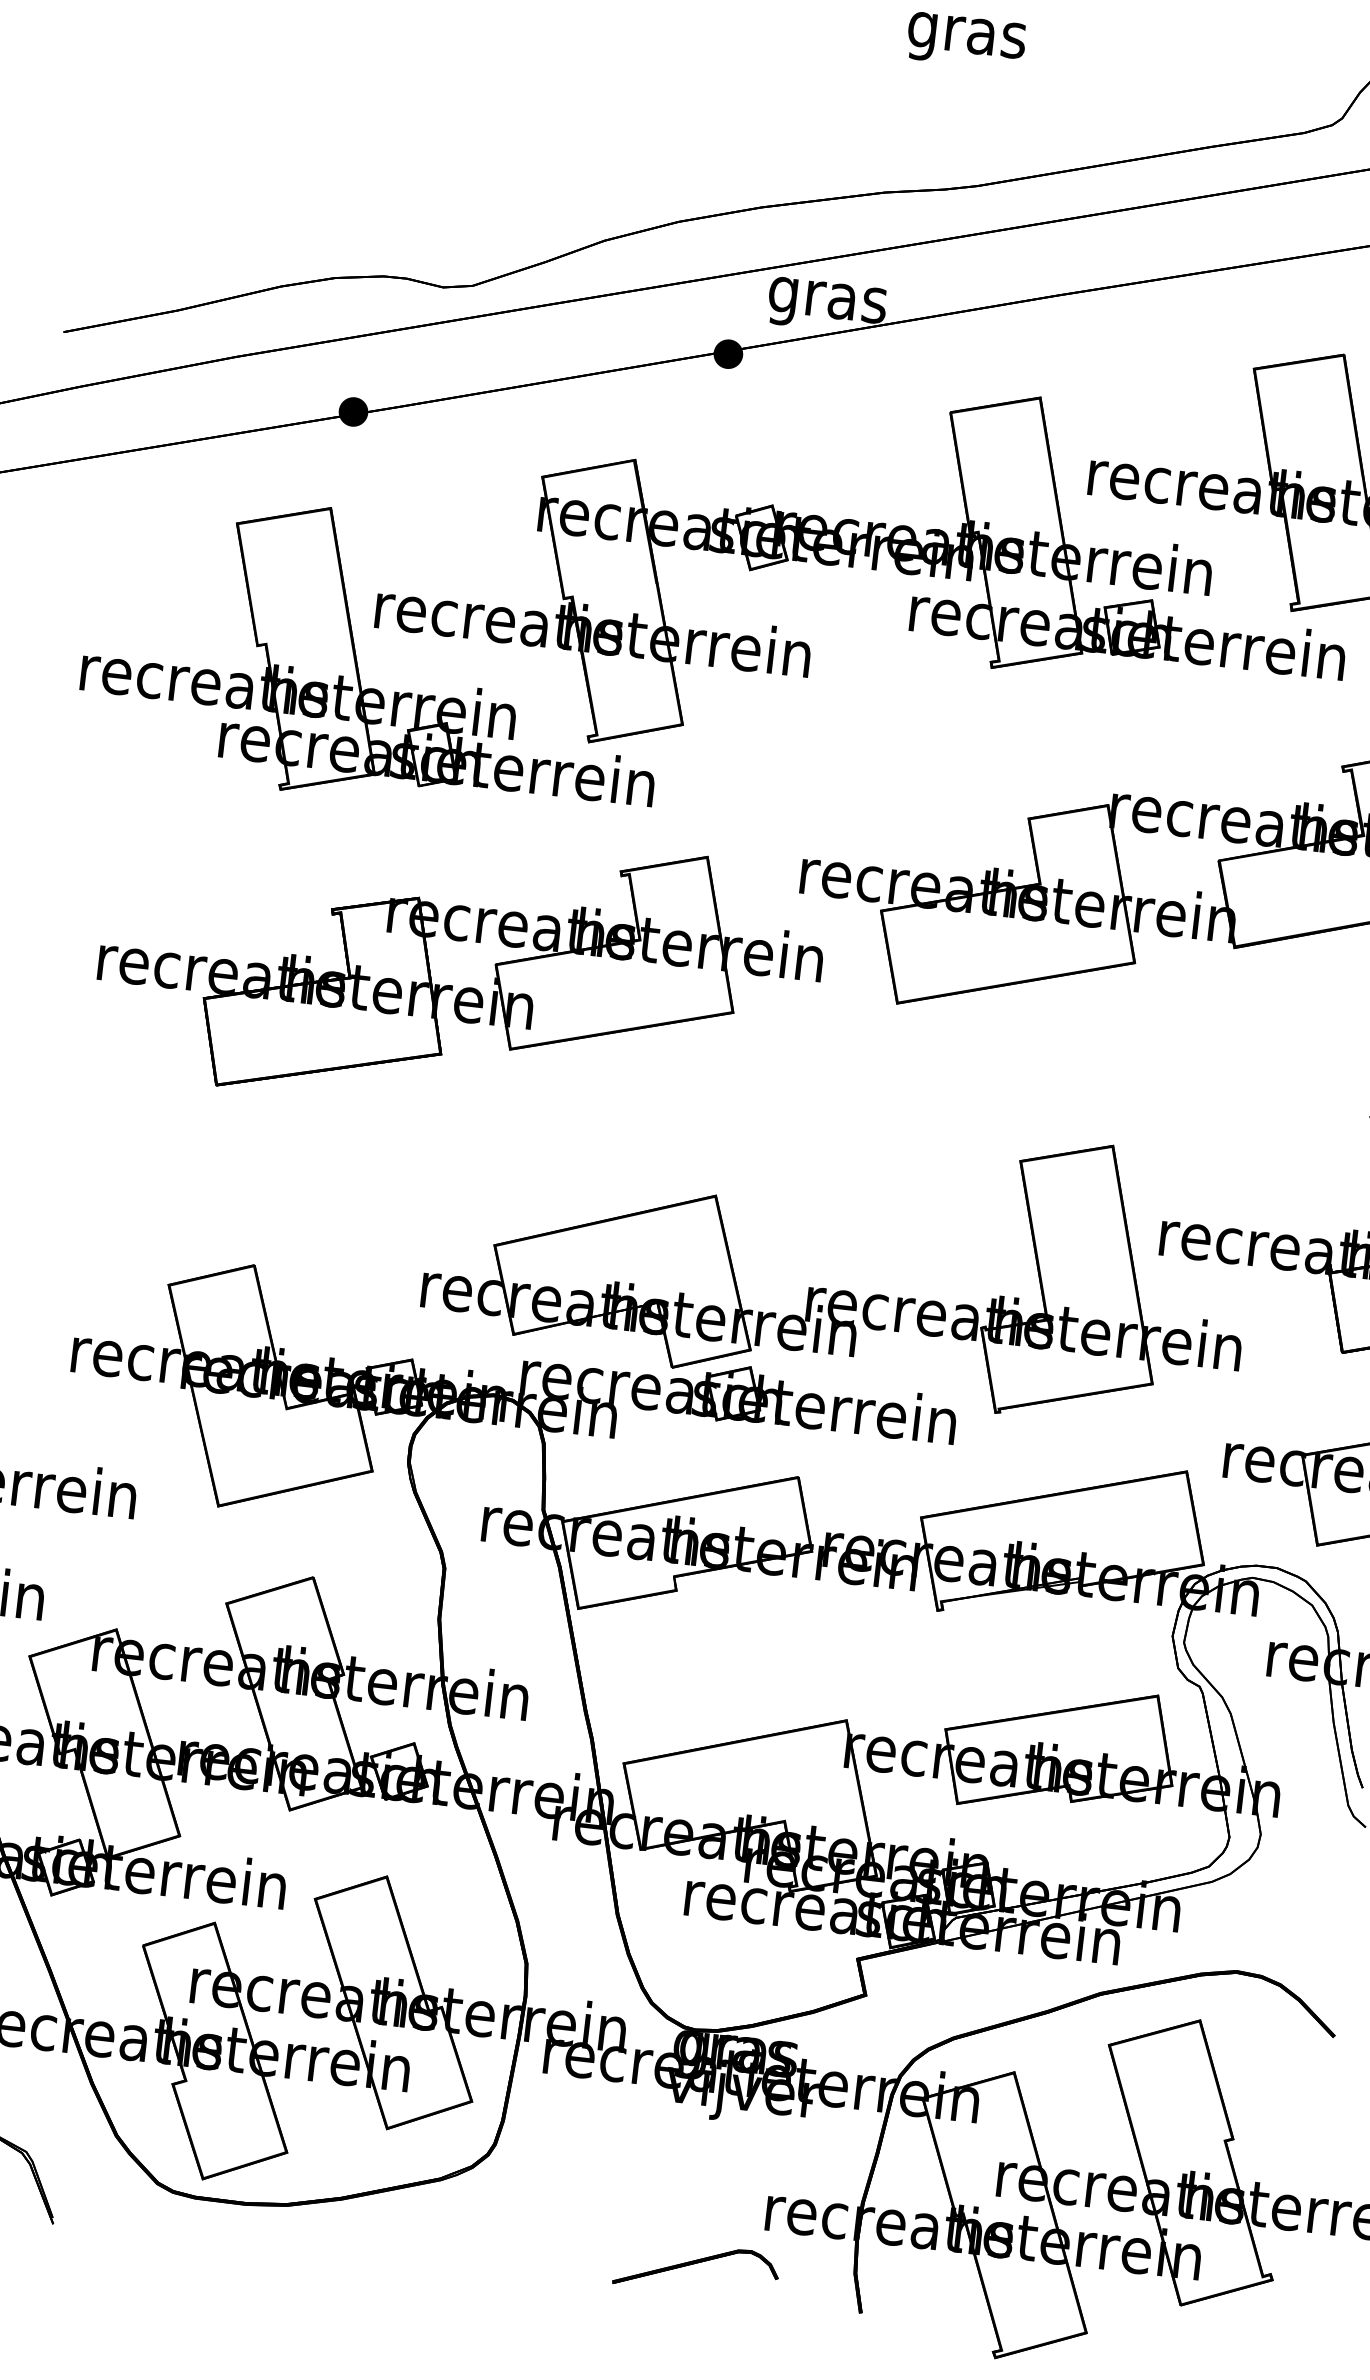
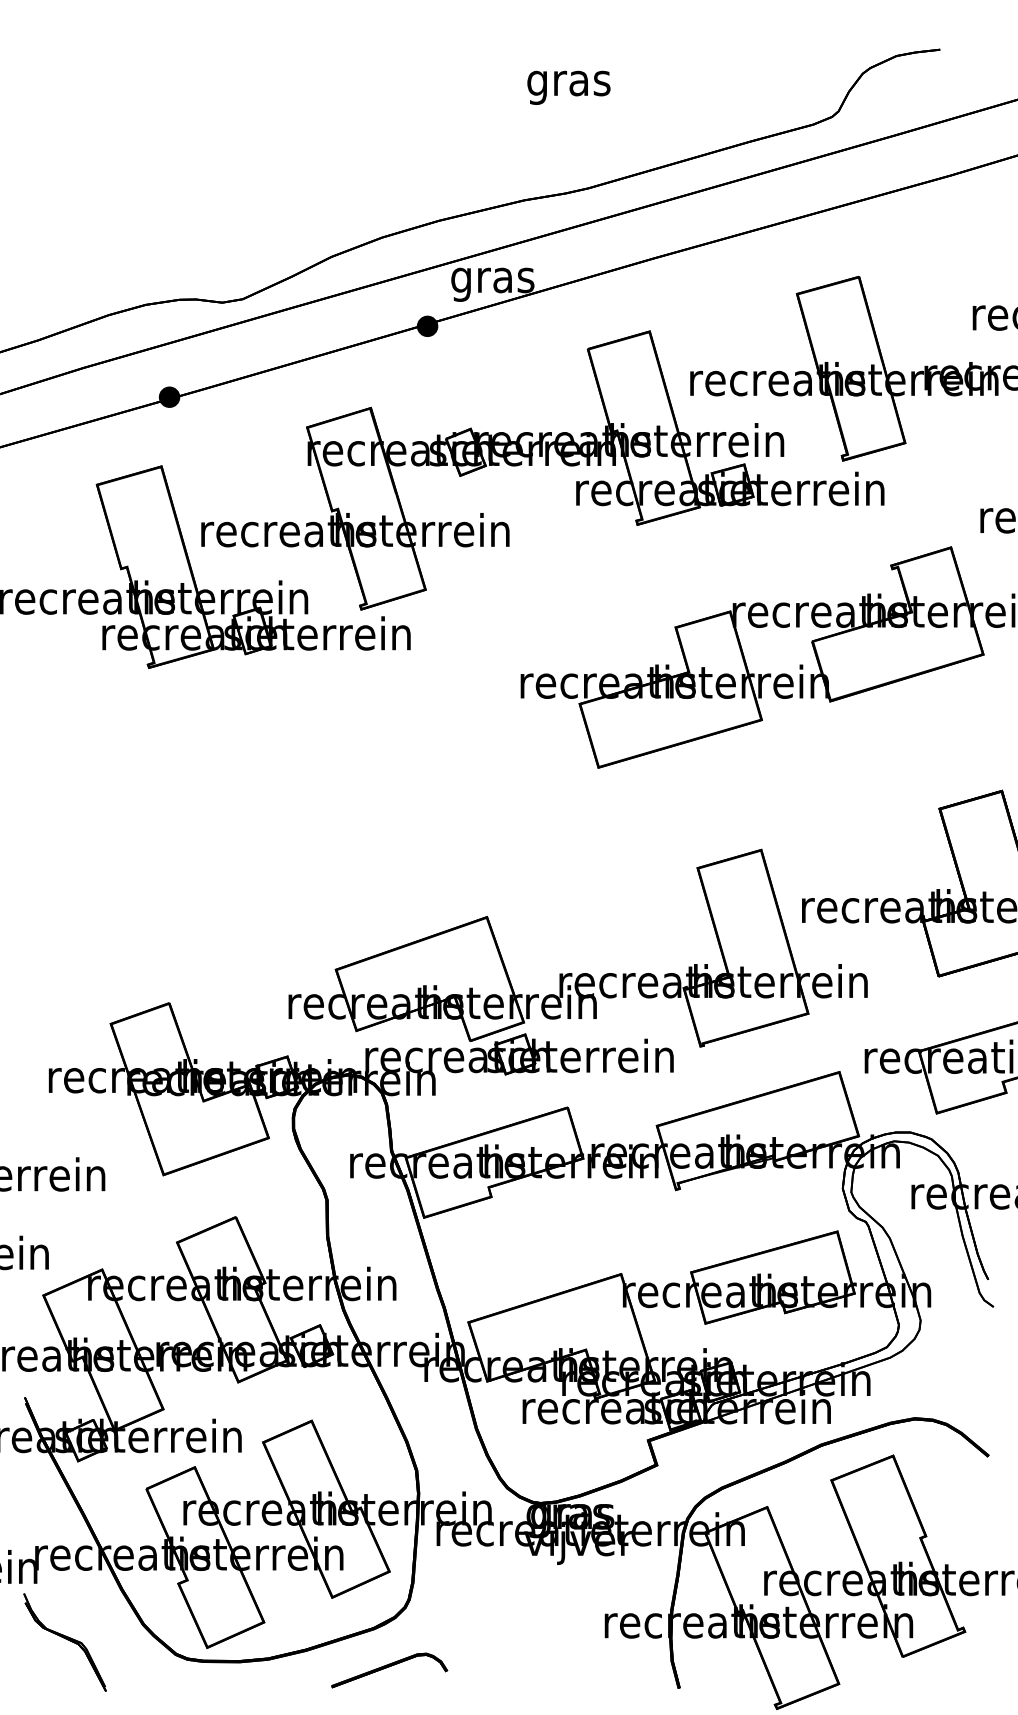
part: (452, 986) -> (285, 791), removed
part: (696, 2268) -> (389, 1670), moved

